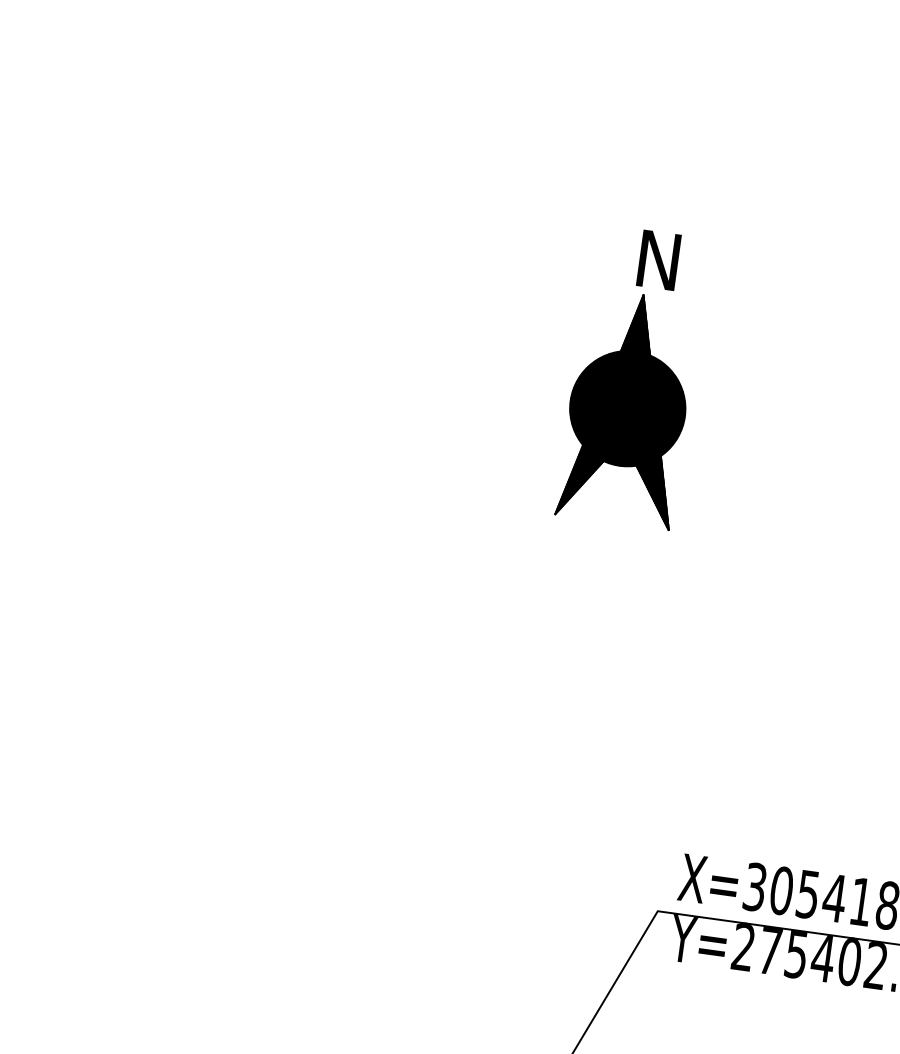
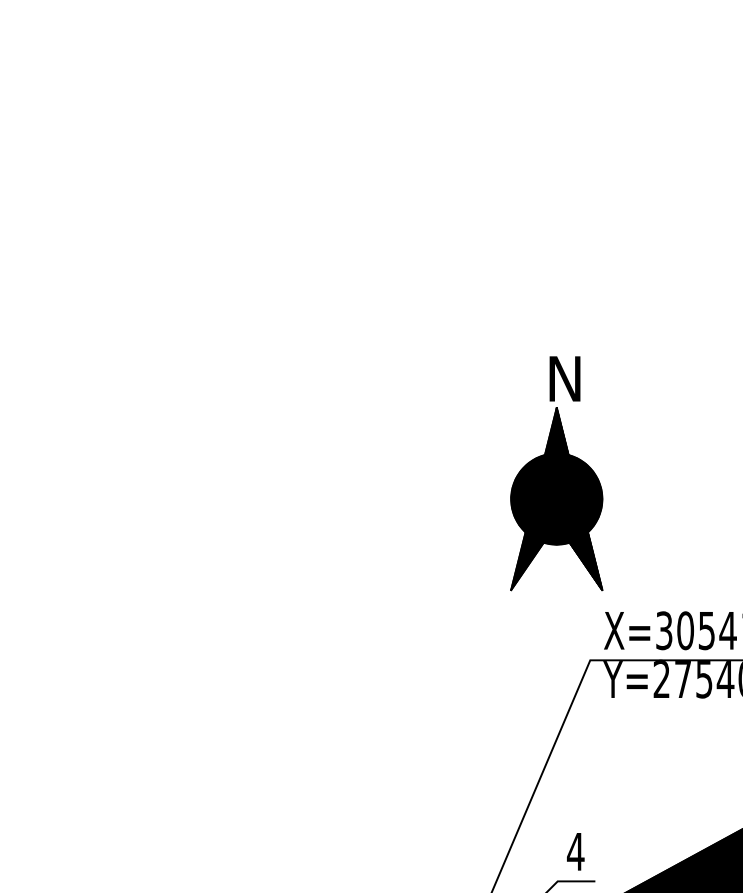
part: (631, 376) -> (556, 473), moved

